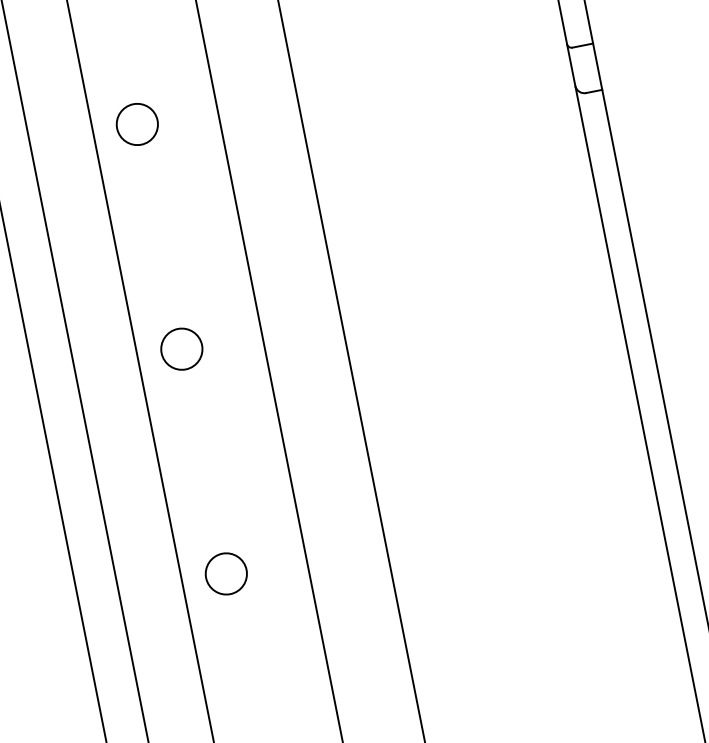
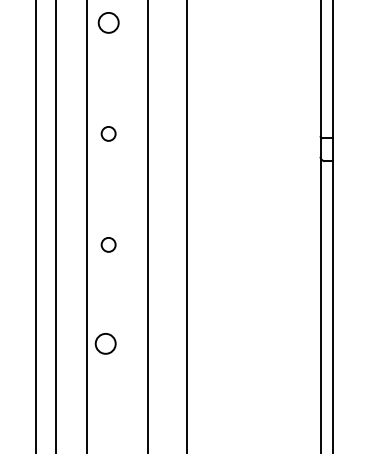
circle: (136, 123) -> (108, 133), size x0.7
circle: (181, 348) -> (108, 244), size x0.7
circle: (225, 573) -> (105, 343), moved

